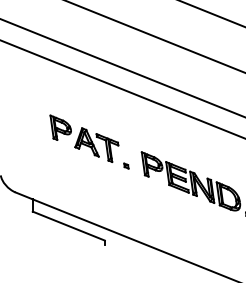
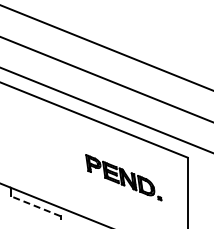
part: (88, 141) -> (49, 147), removed
line: (68, 226) -> (35, 206), solid -> dashed

